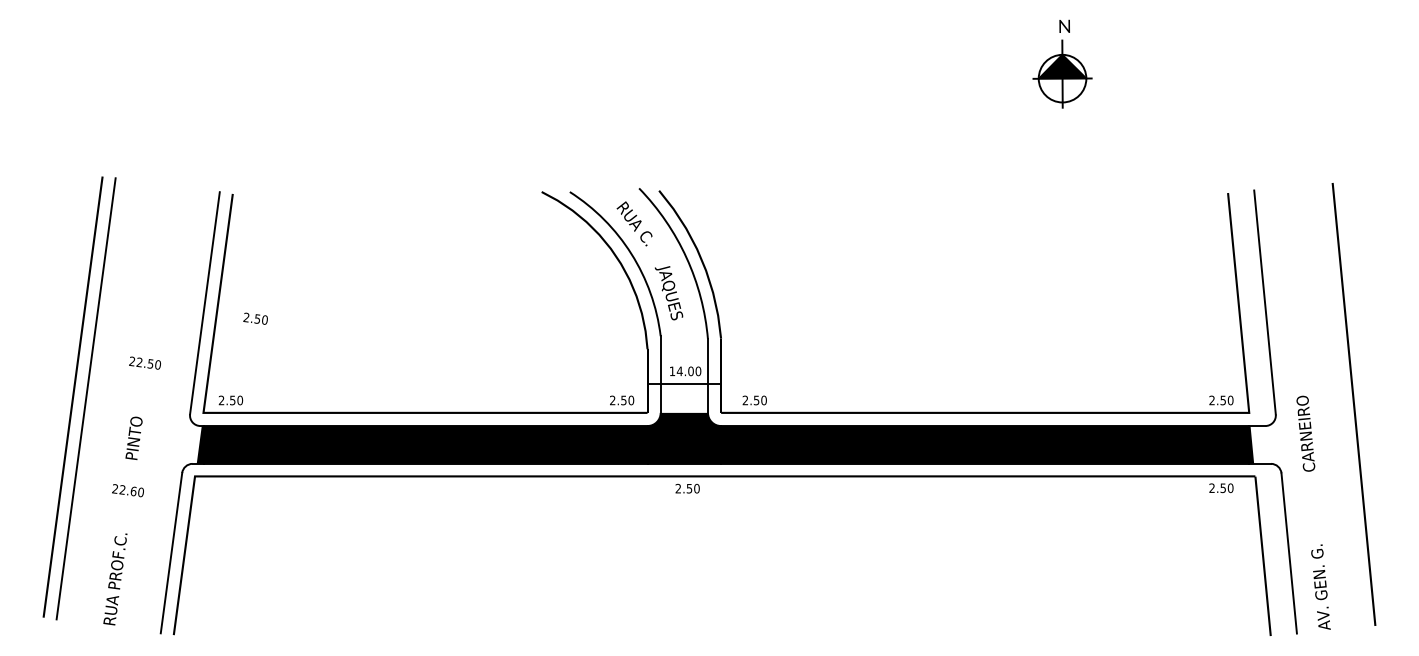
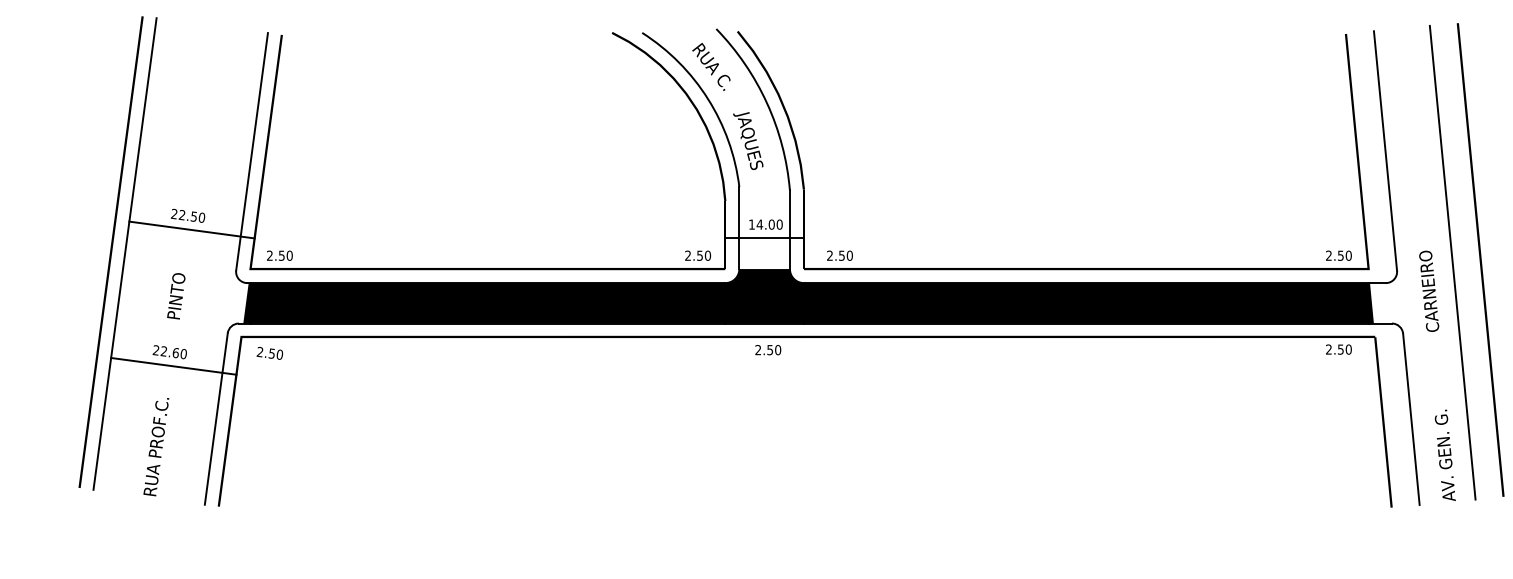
text: (255, 318) -> (269, 353), moved
line: (148, 376) -> (191, 230), added
line: (1327, 406) -> (1452, 262), added
line: (131, 503) -> (173, 365), added

